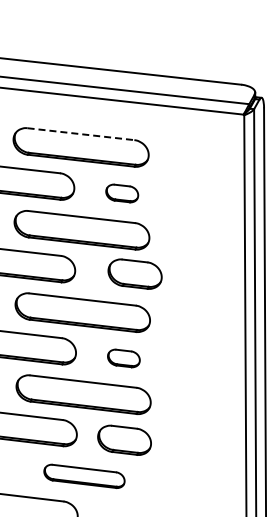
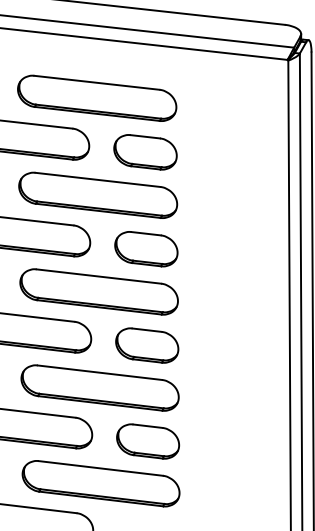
line: (80, 134) -> (96, 83), dashed -> solid
part: (121, 193) -> (144, 152), size x1.67
part: (134, 273) -> (145, 248), moved
part: (123, 358) -> (146, 345), size x1.67
part: (84, 476) -> (101, 483), size x1.67

